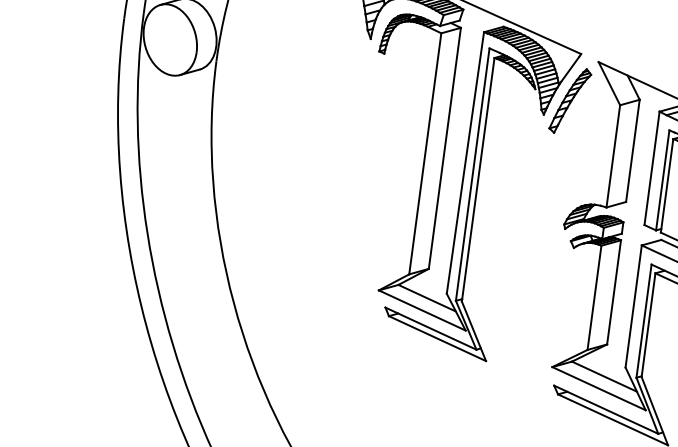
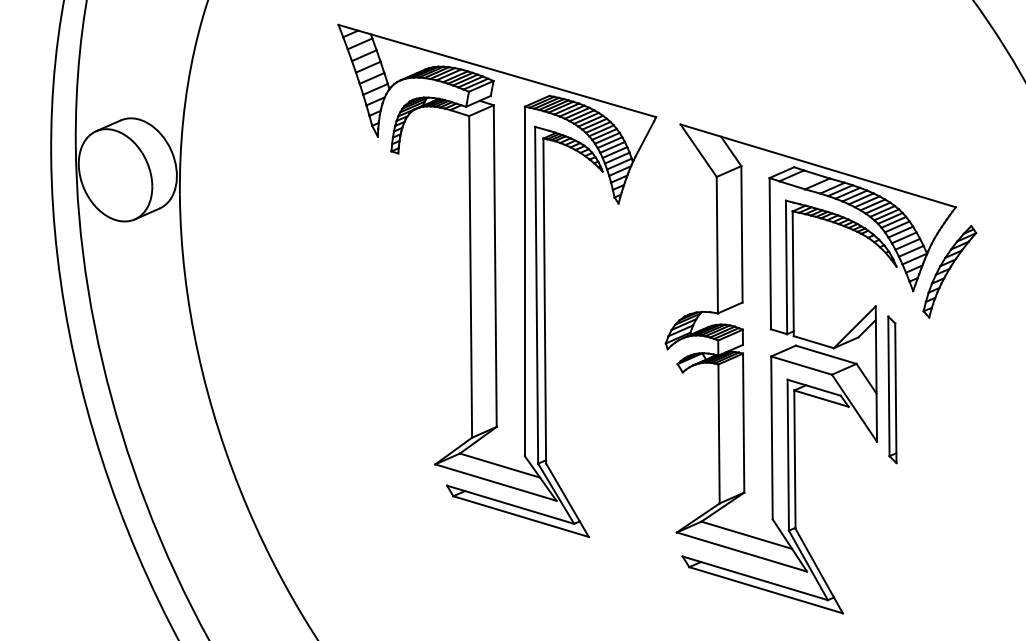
part: (570, 100) -> (650, 180), removed

